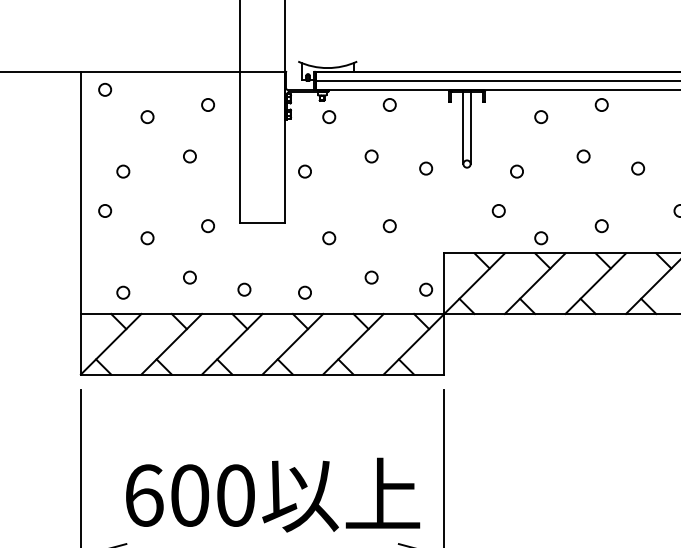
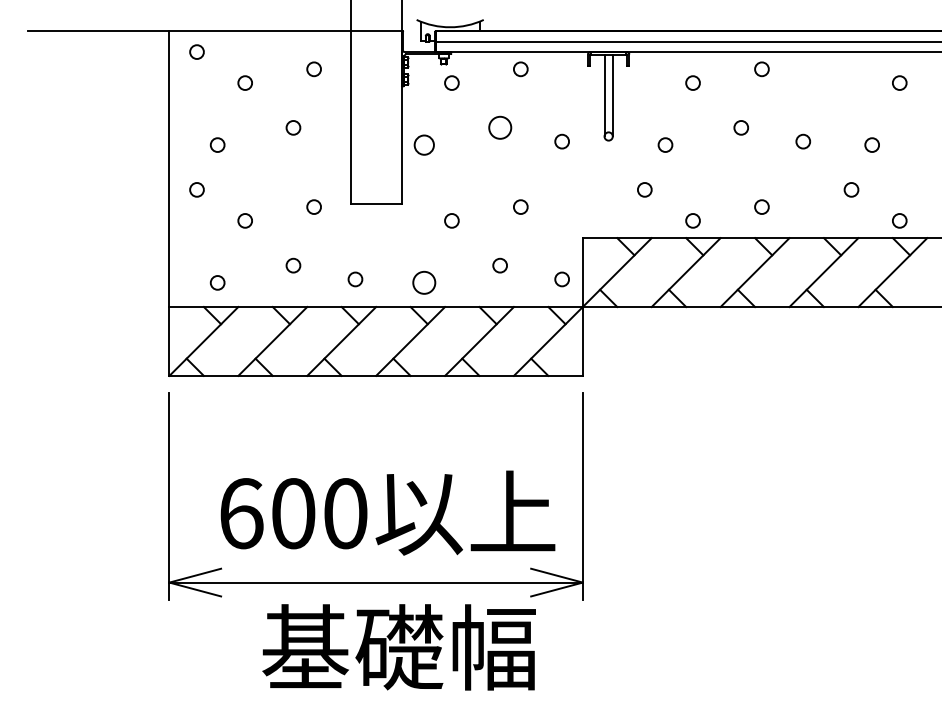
circle: (371, 156) -> (499, 127), size x1.6
circle: (305, 171) -> (424, 144), size x1.4
circle: (305, 292) -> (424, 282), size x1.6

